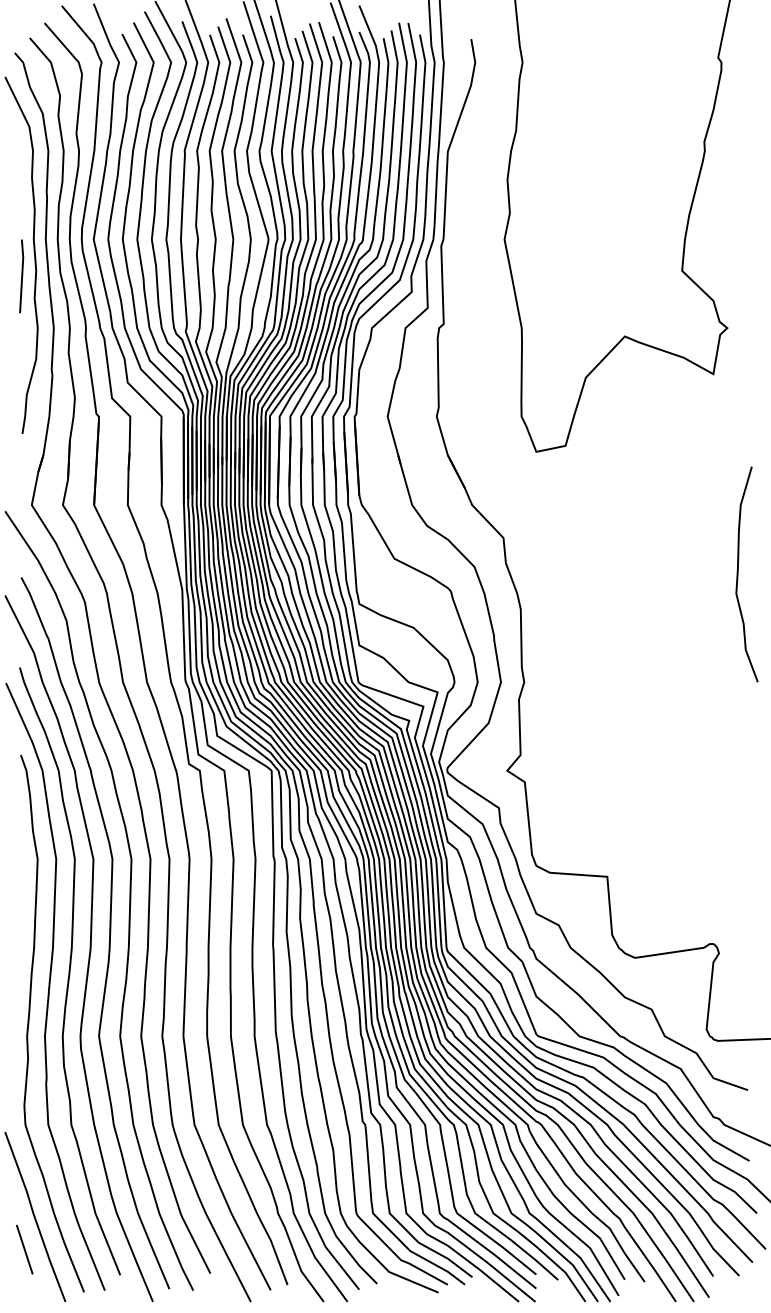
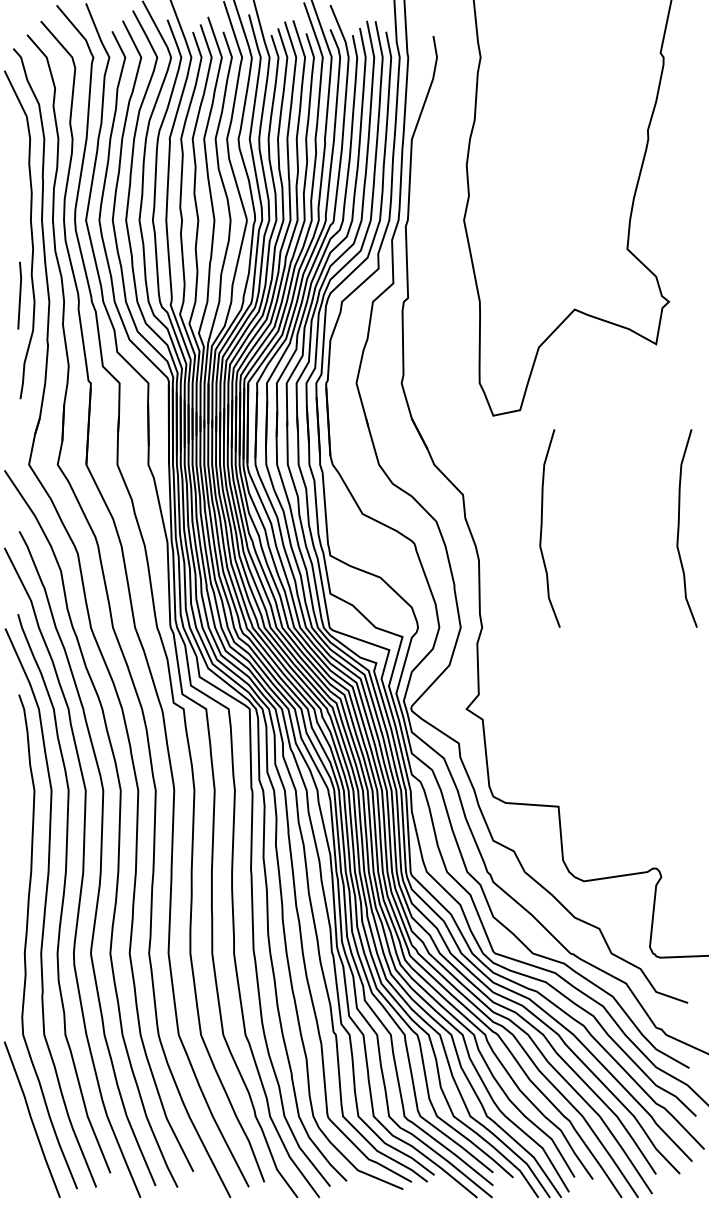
line: (21, 276) -> (19, 295), moved
curve: (589, 574) -> (542, 528), added
line: (24, 1249) -> (22, 1149), removed

